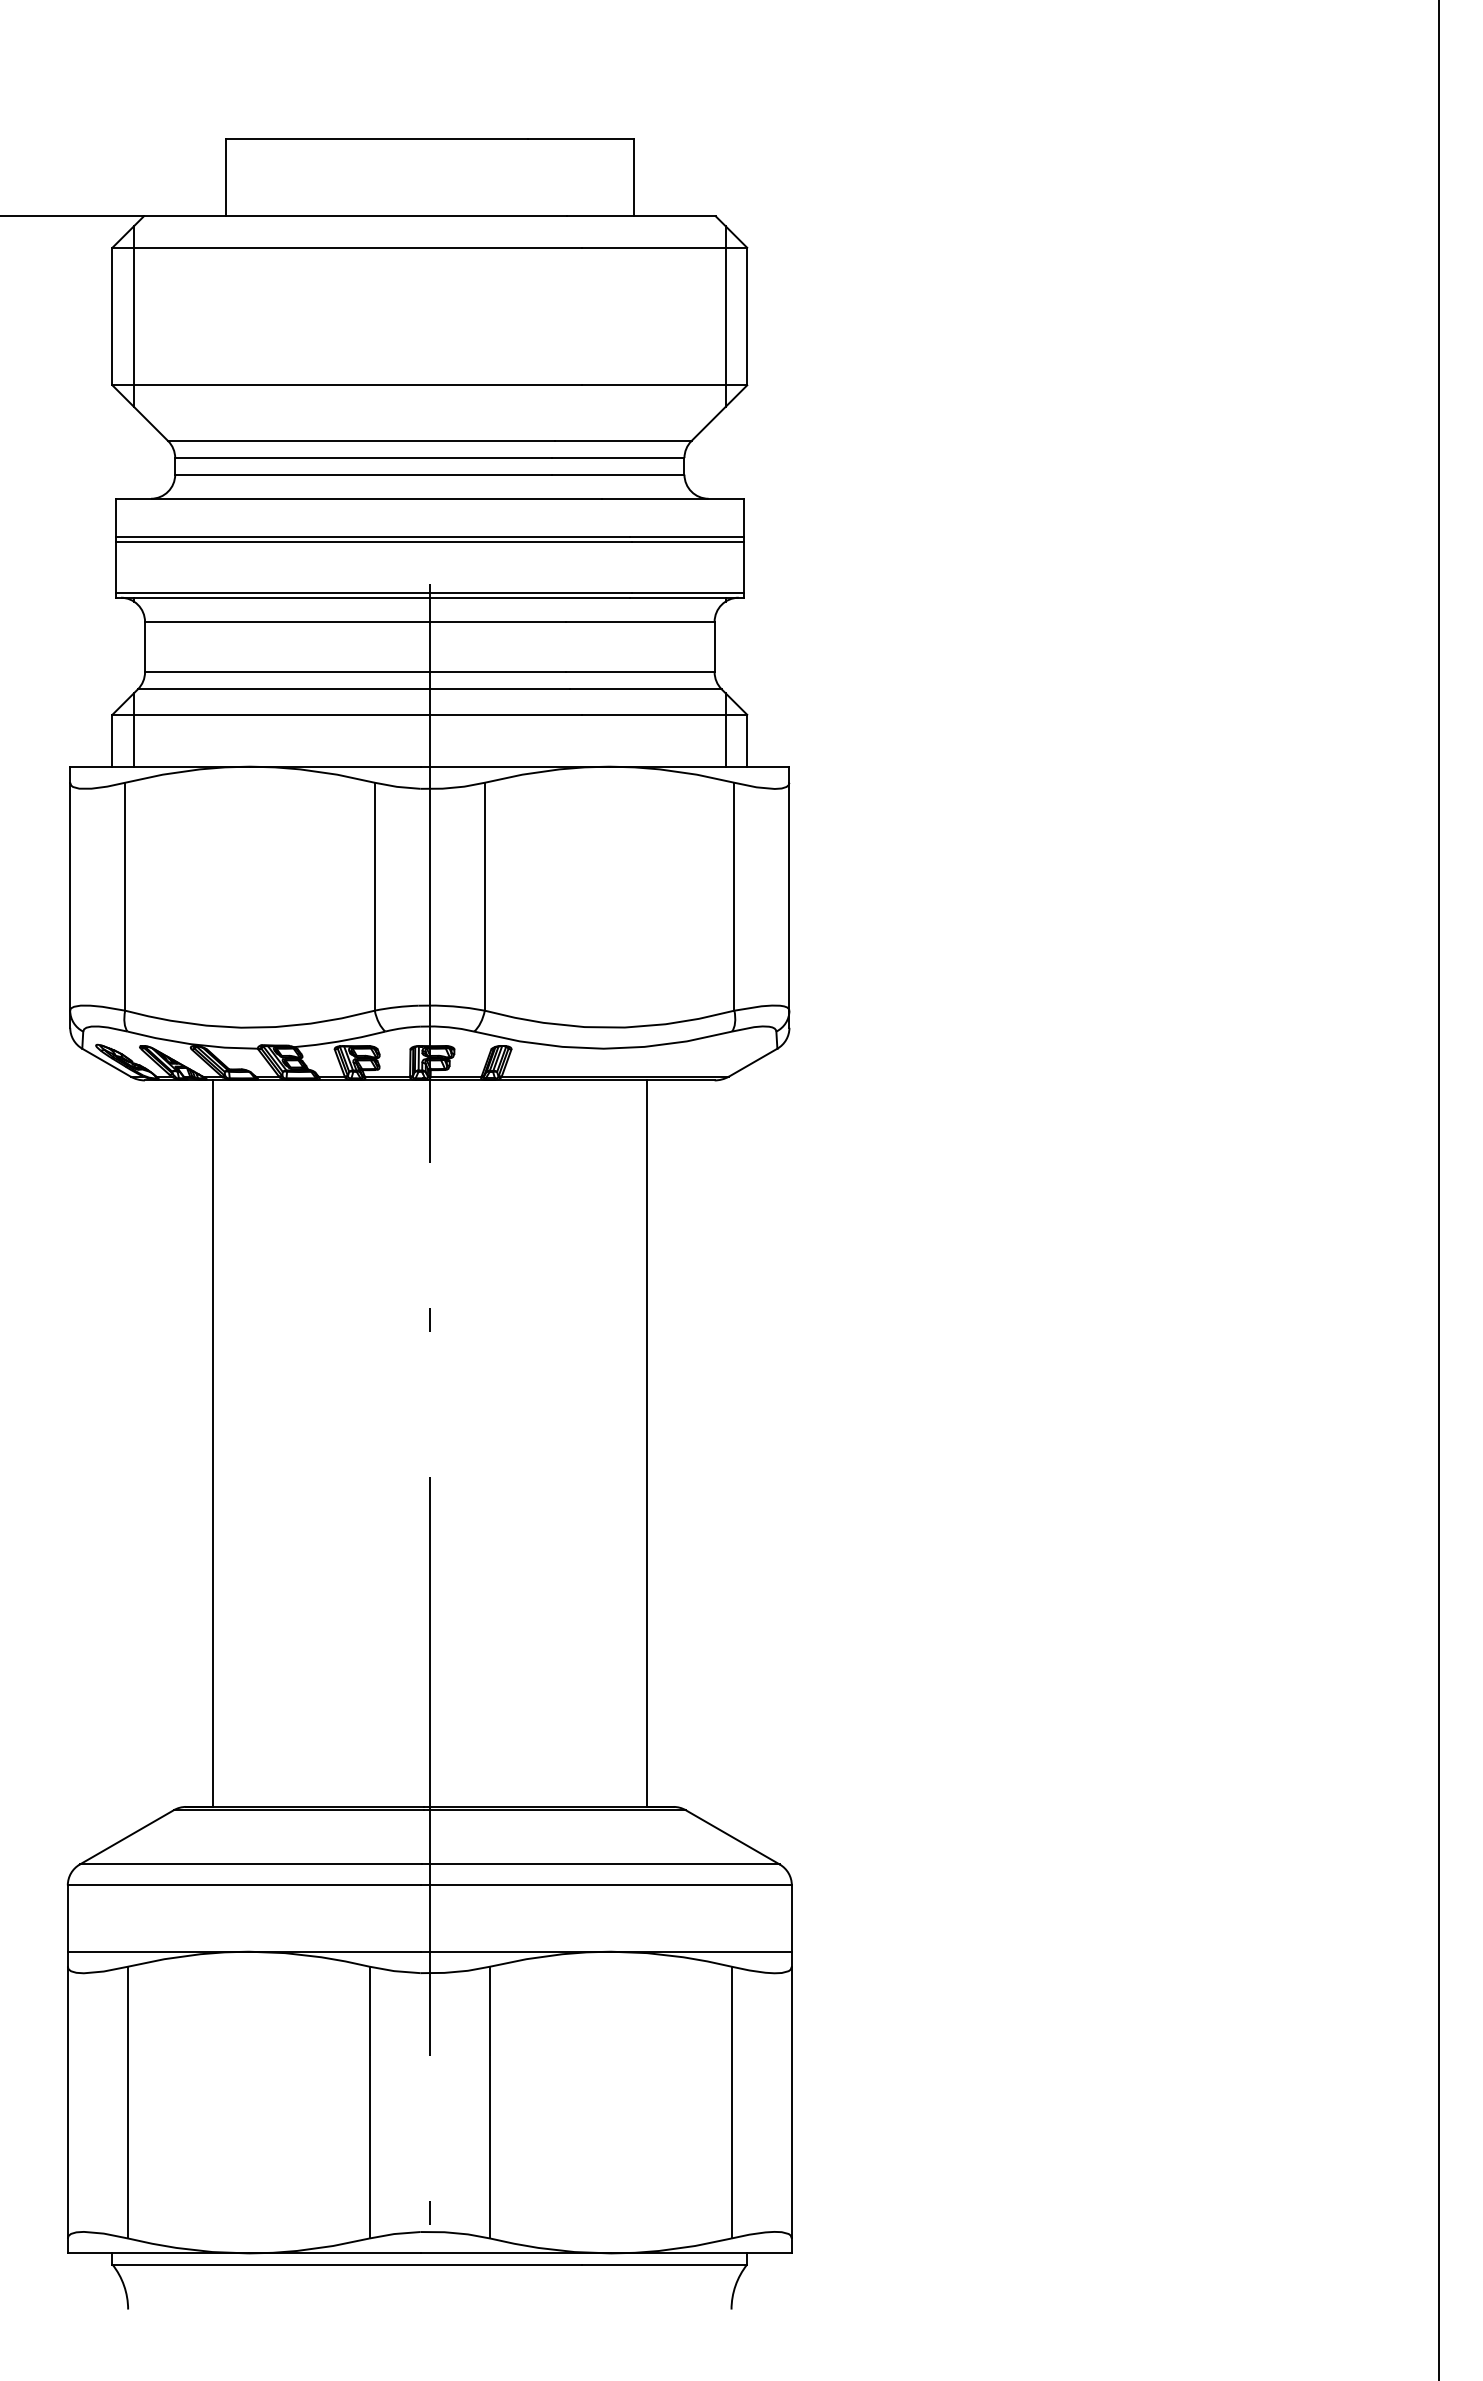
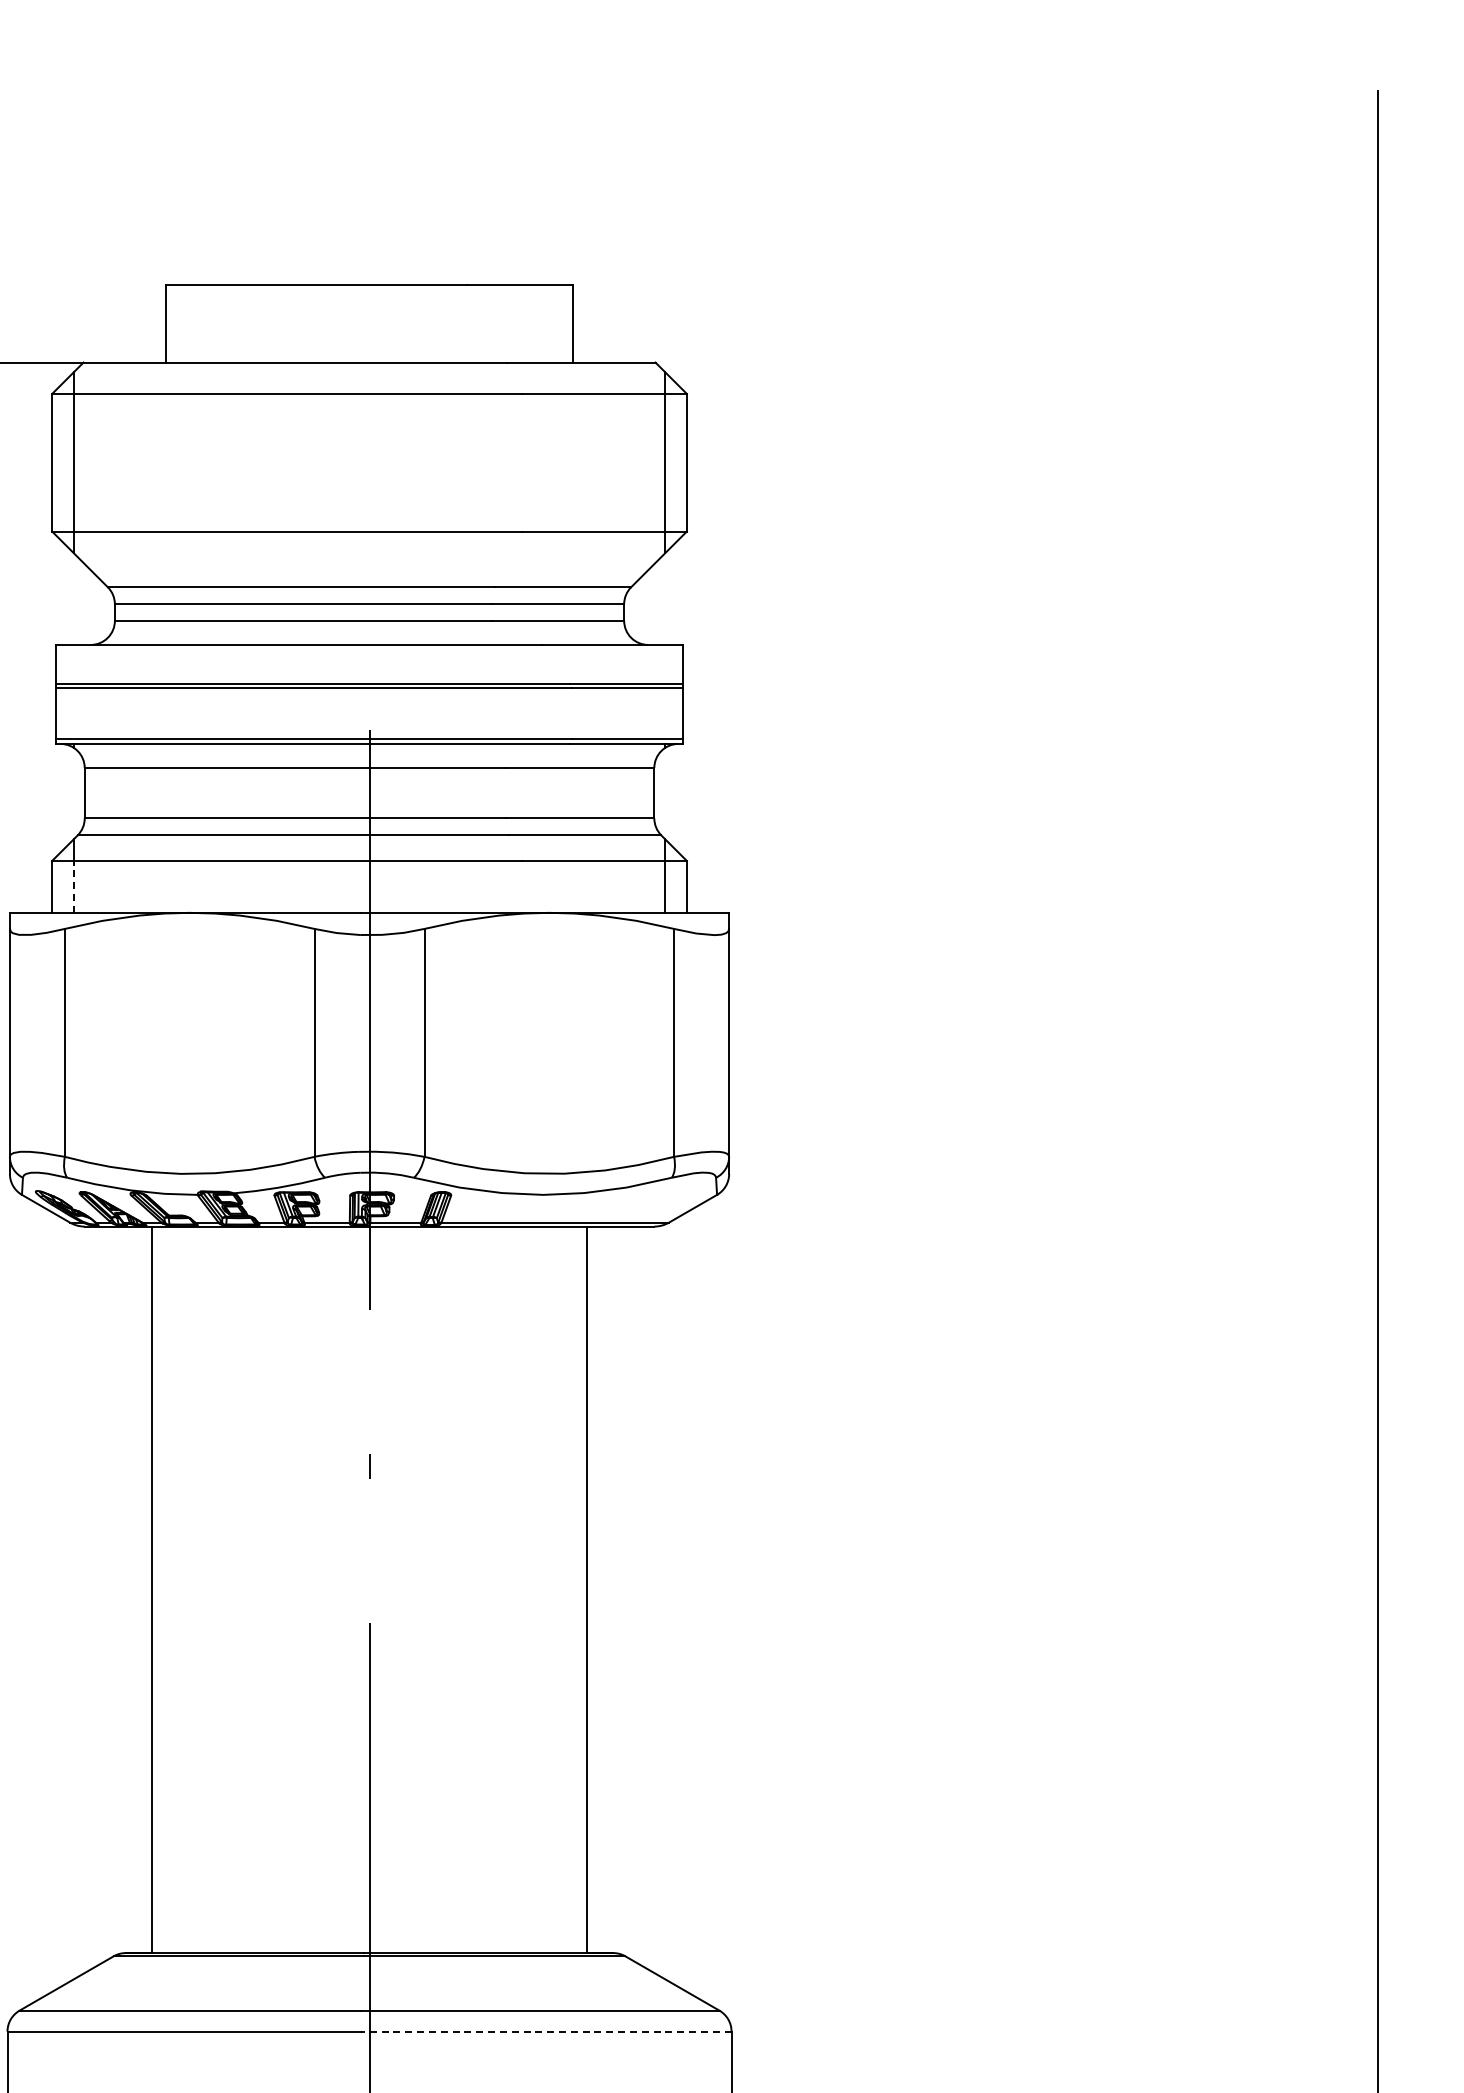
line: (134, 740) -> (74, 886), solid -> dashed
line: (606, 1885) -> (546, 2031), solid -> dashed

